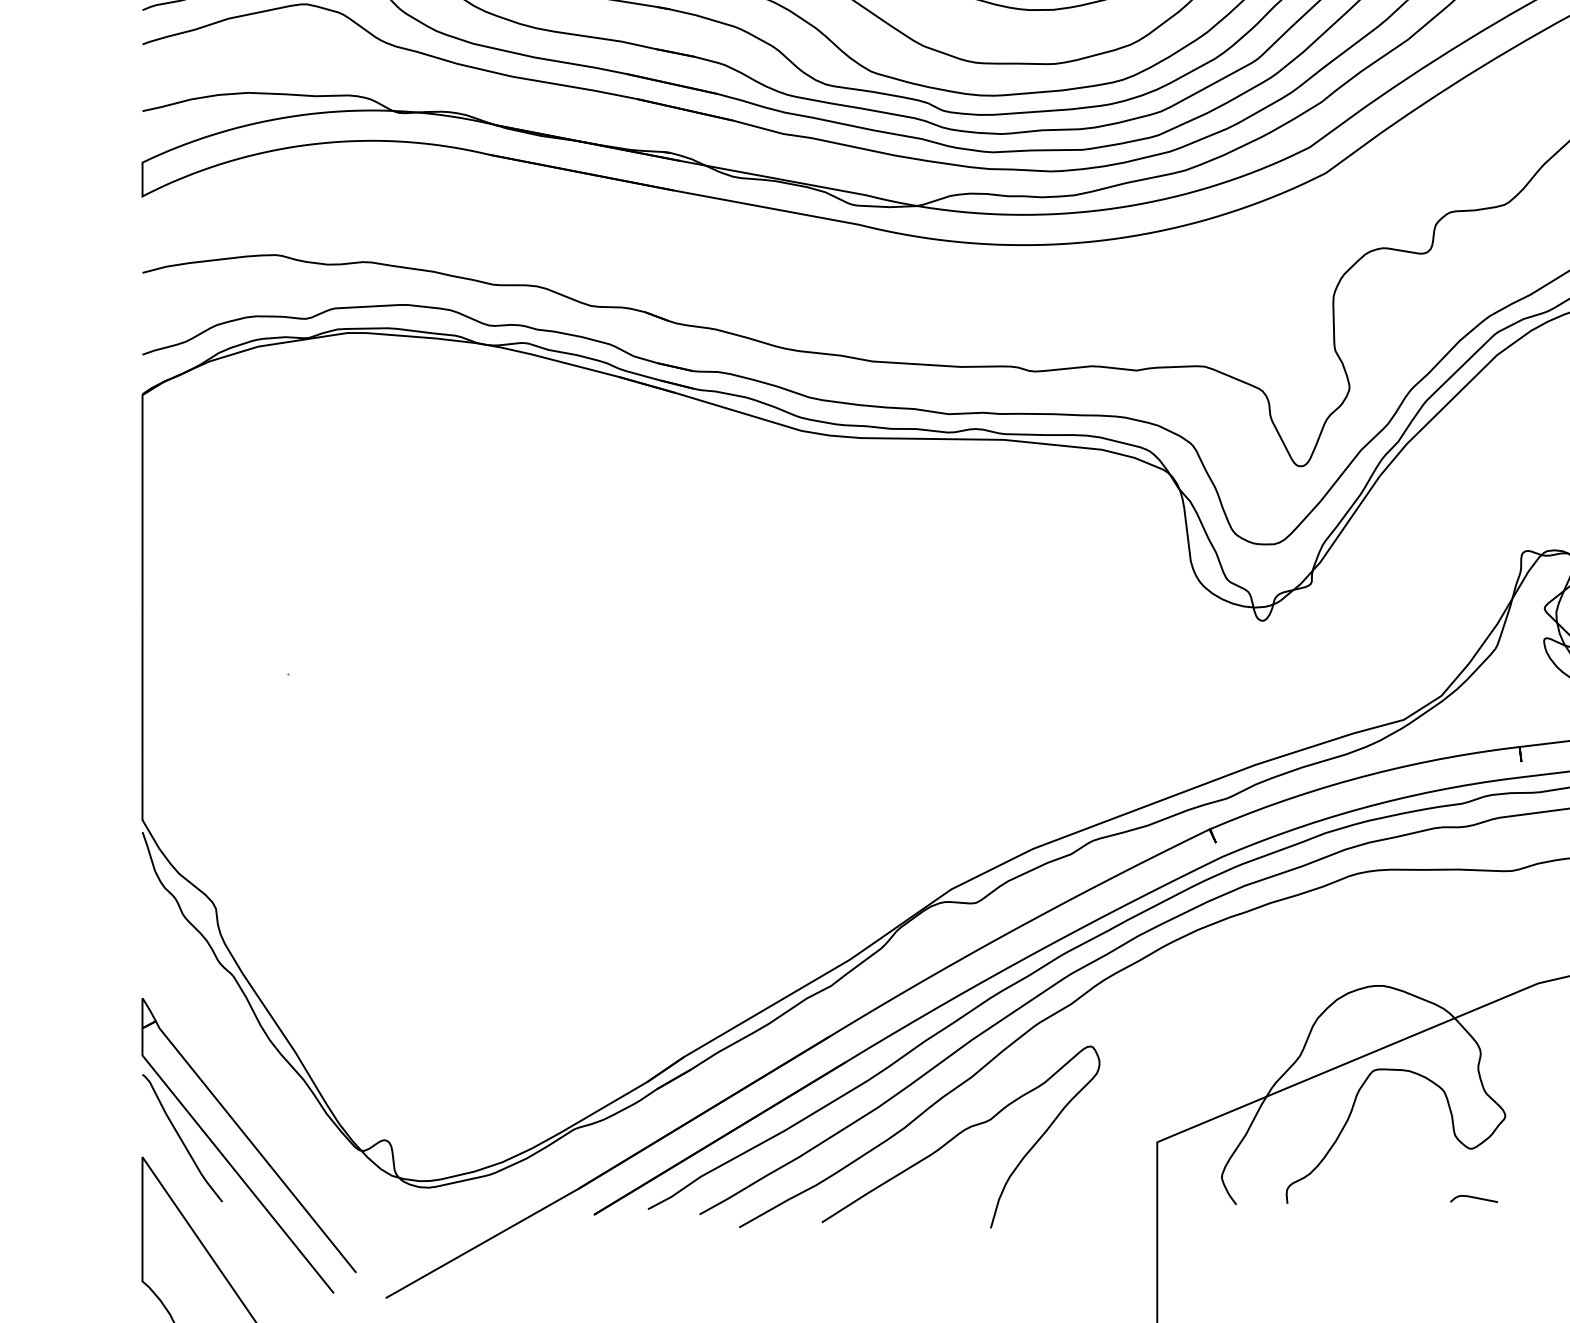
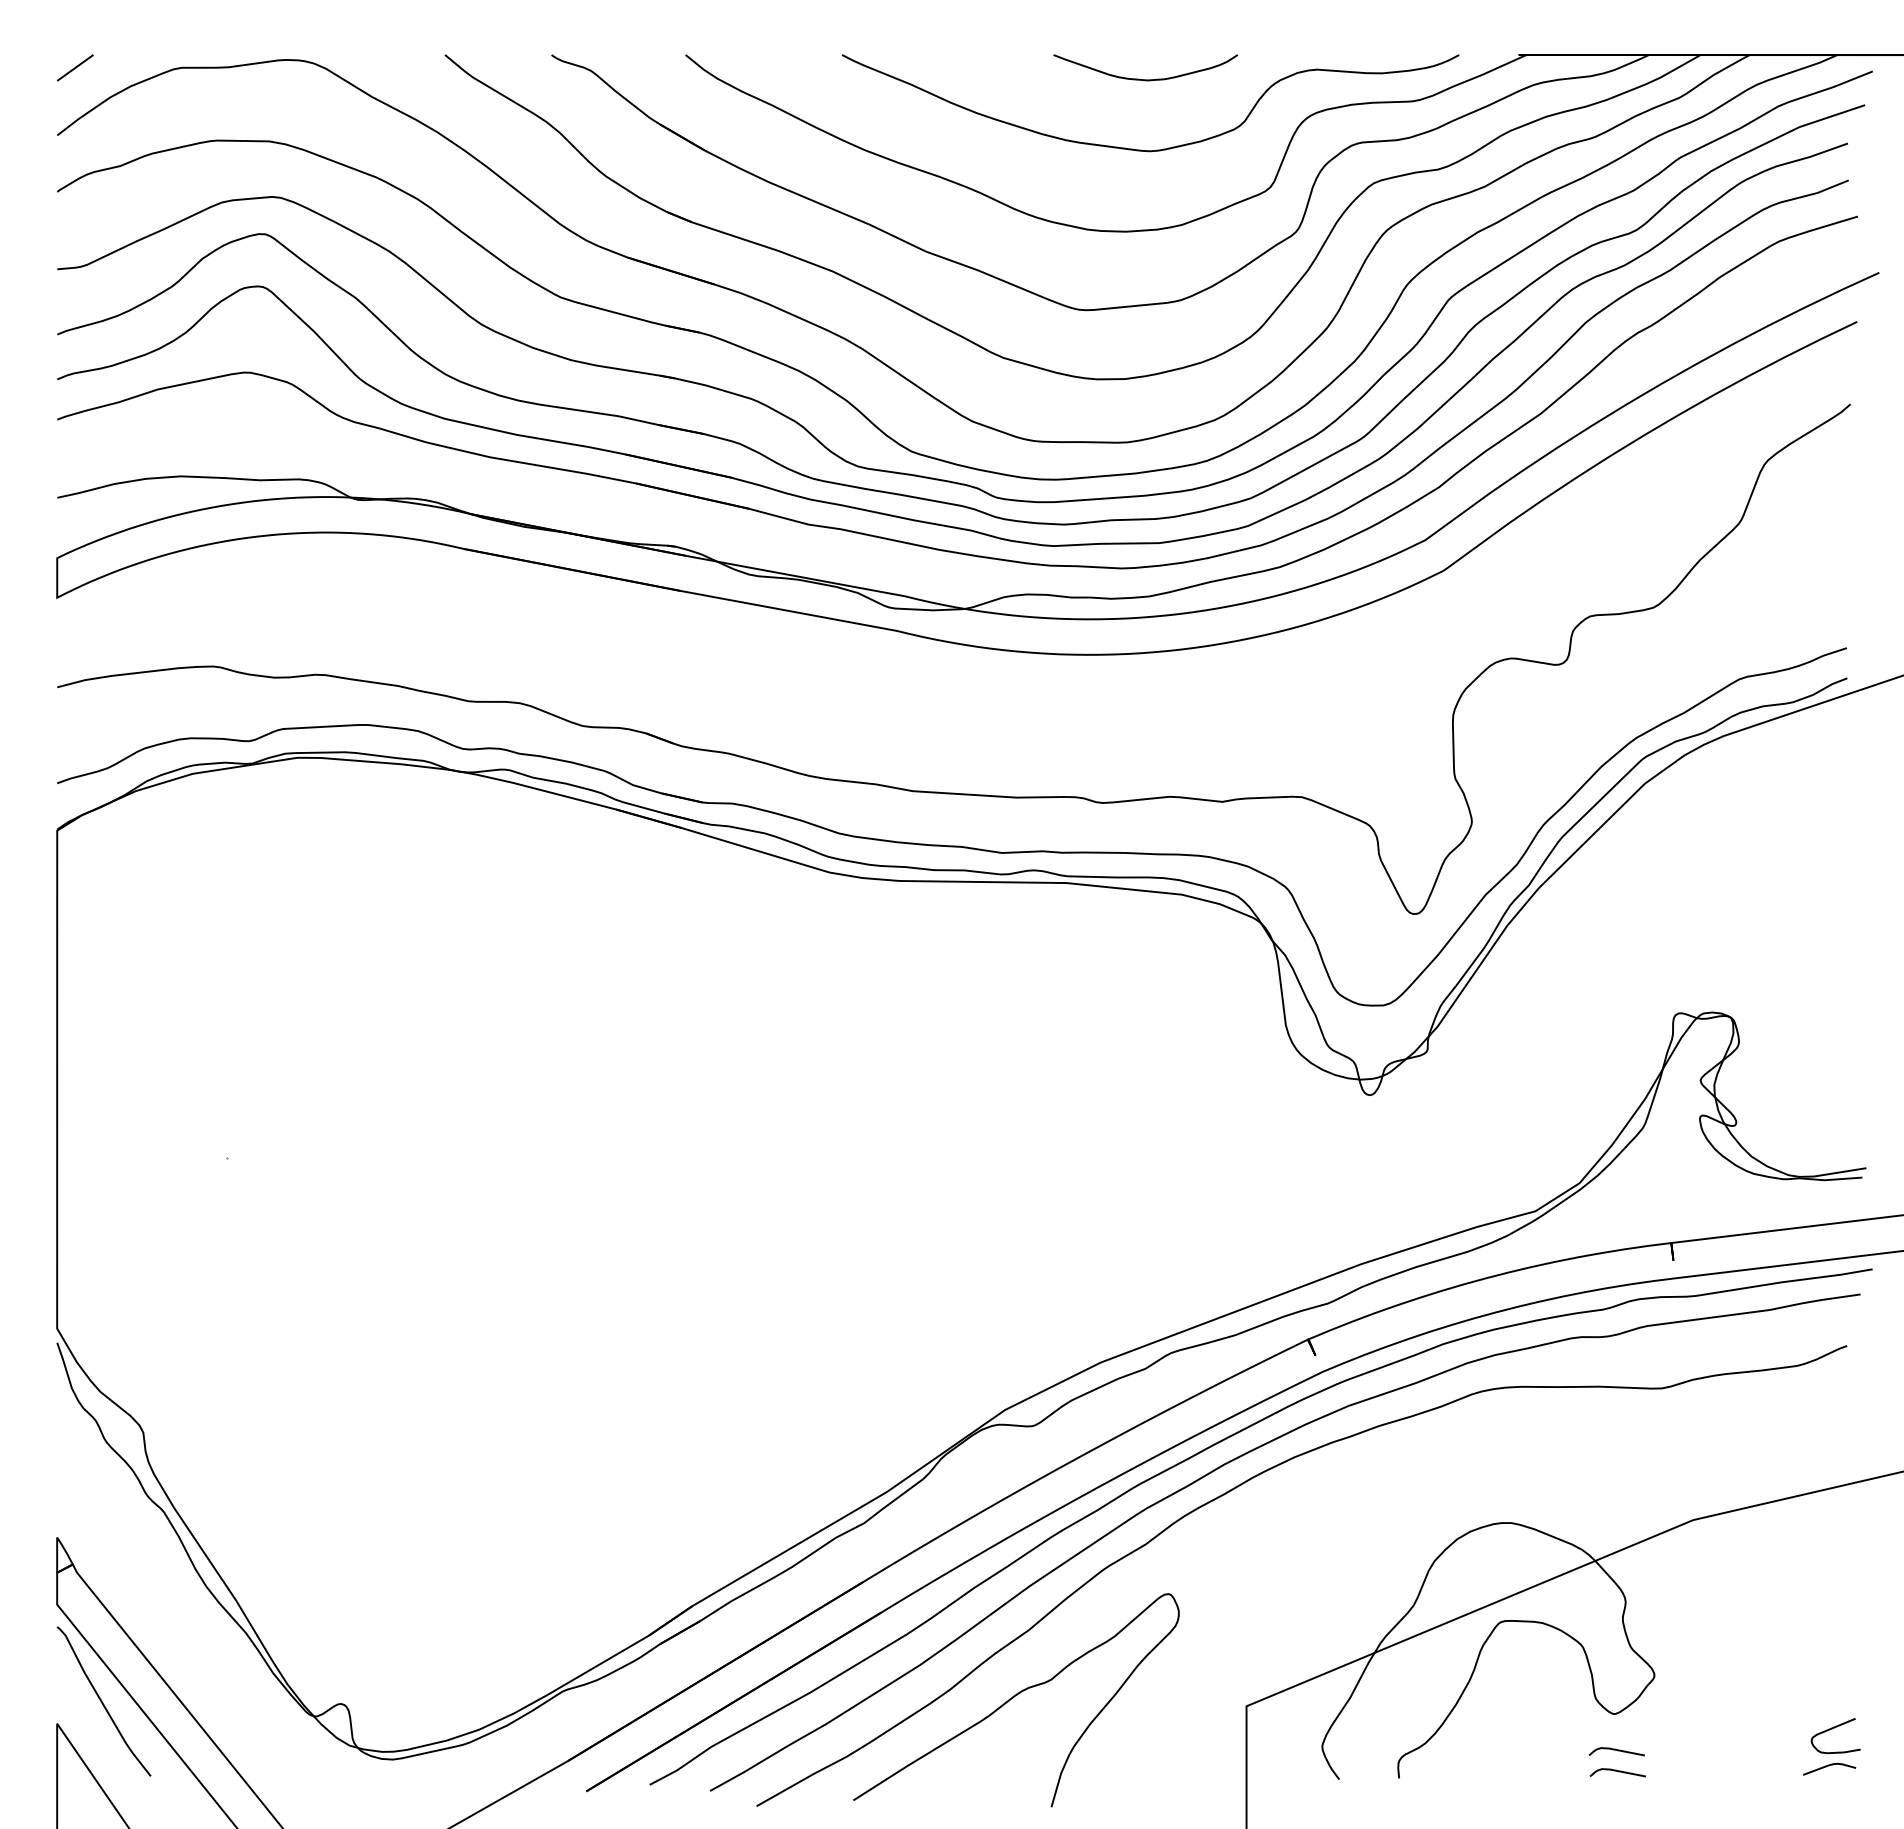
curve: (1472, 1179) -> (1616, 1750), added

